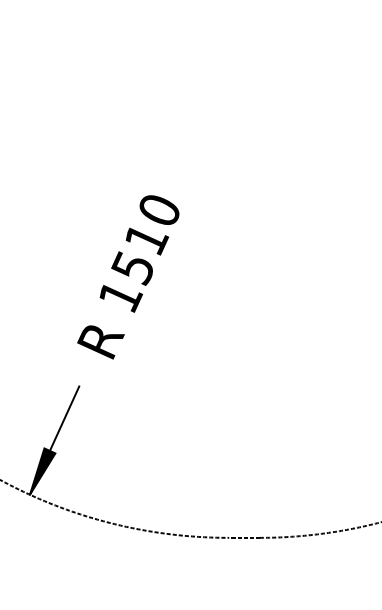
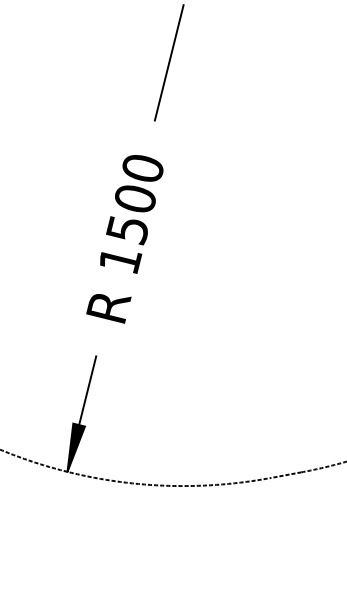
line: (204, 111) -> (169, 63), added
text: (147, 239) -> (136, 199), 1510 -> 1500

